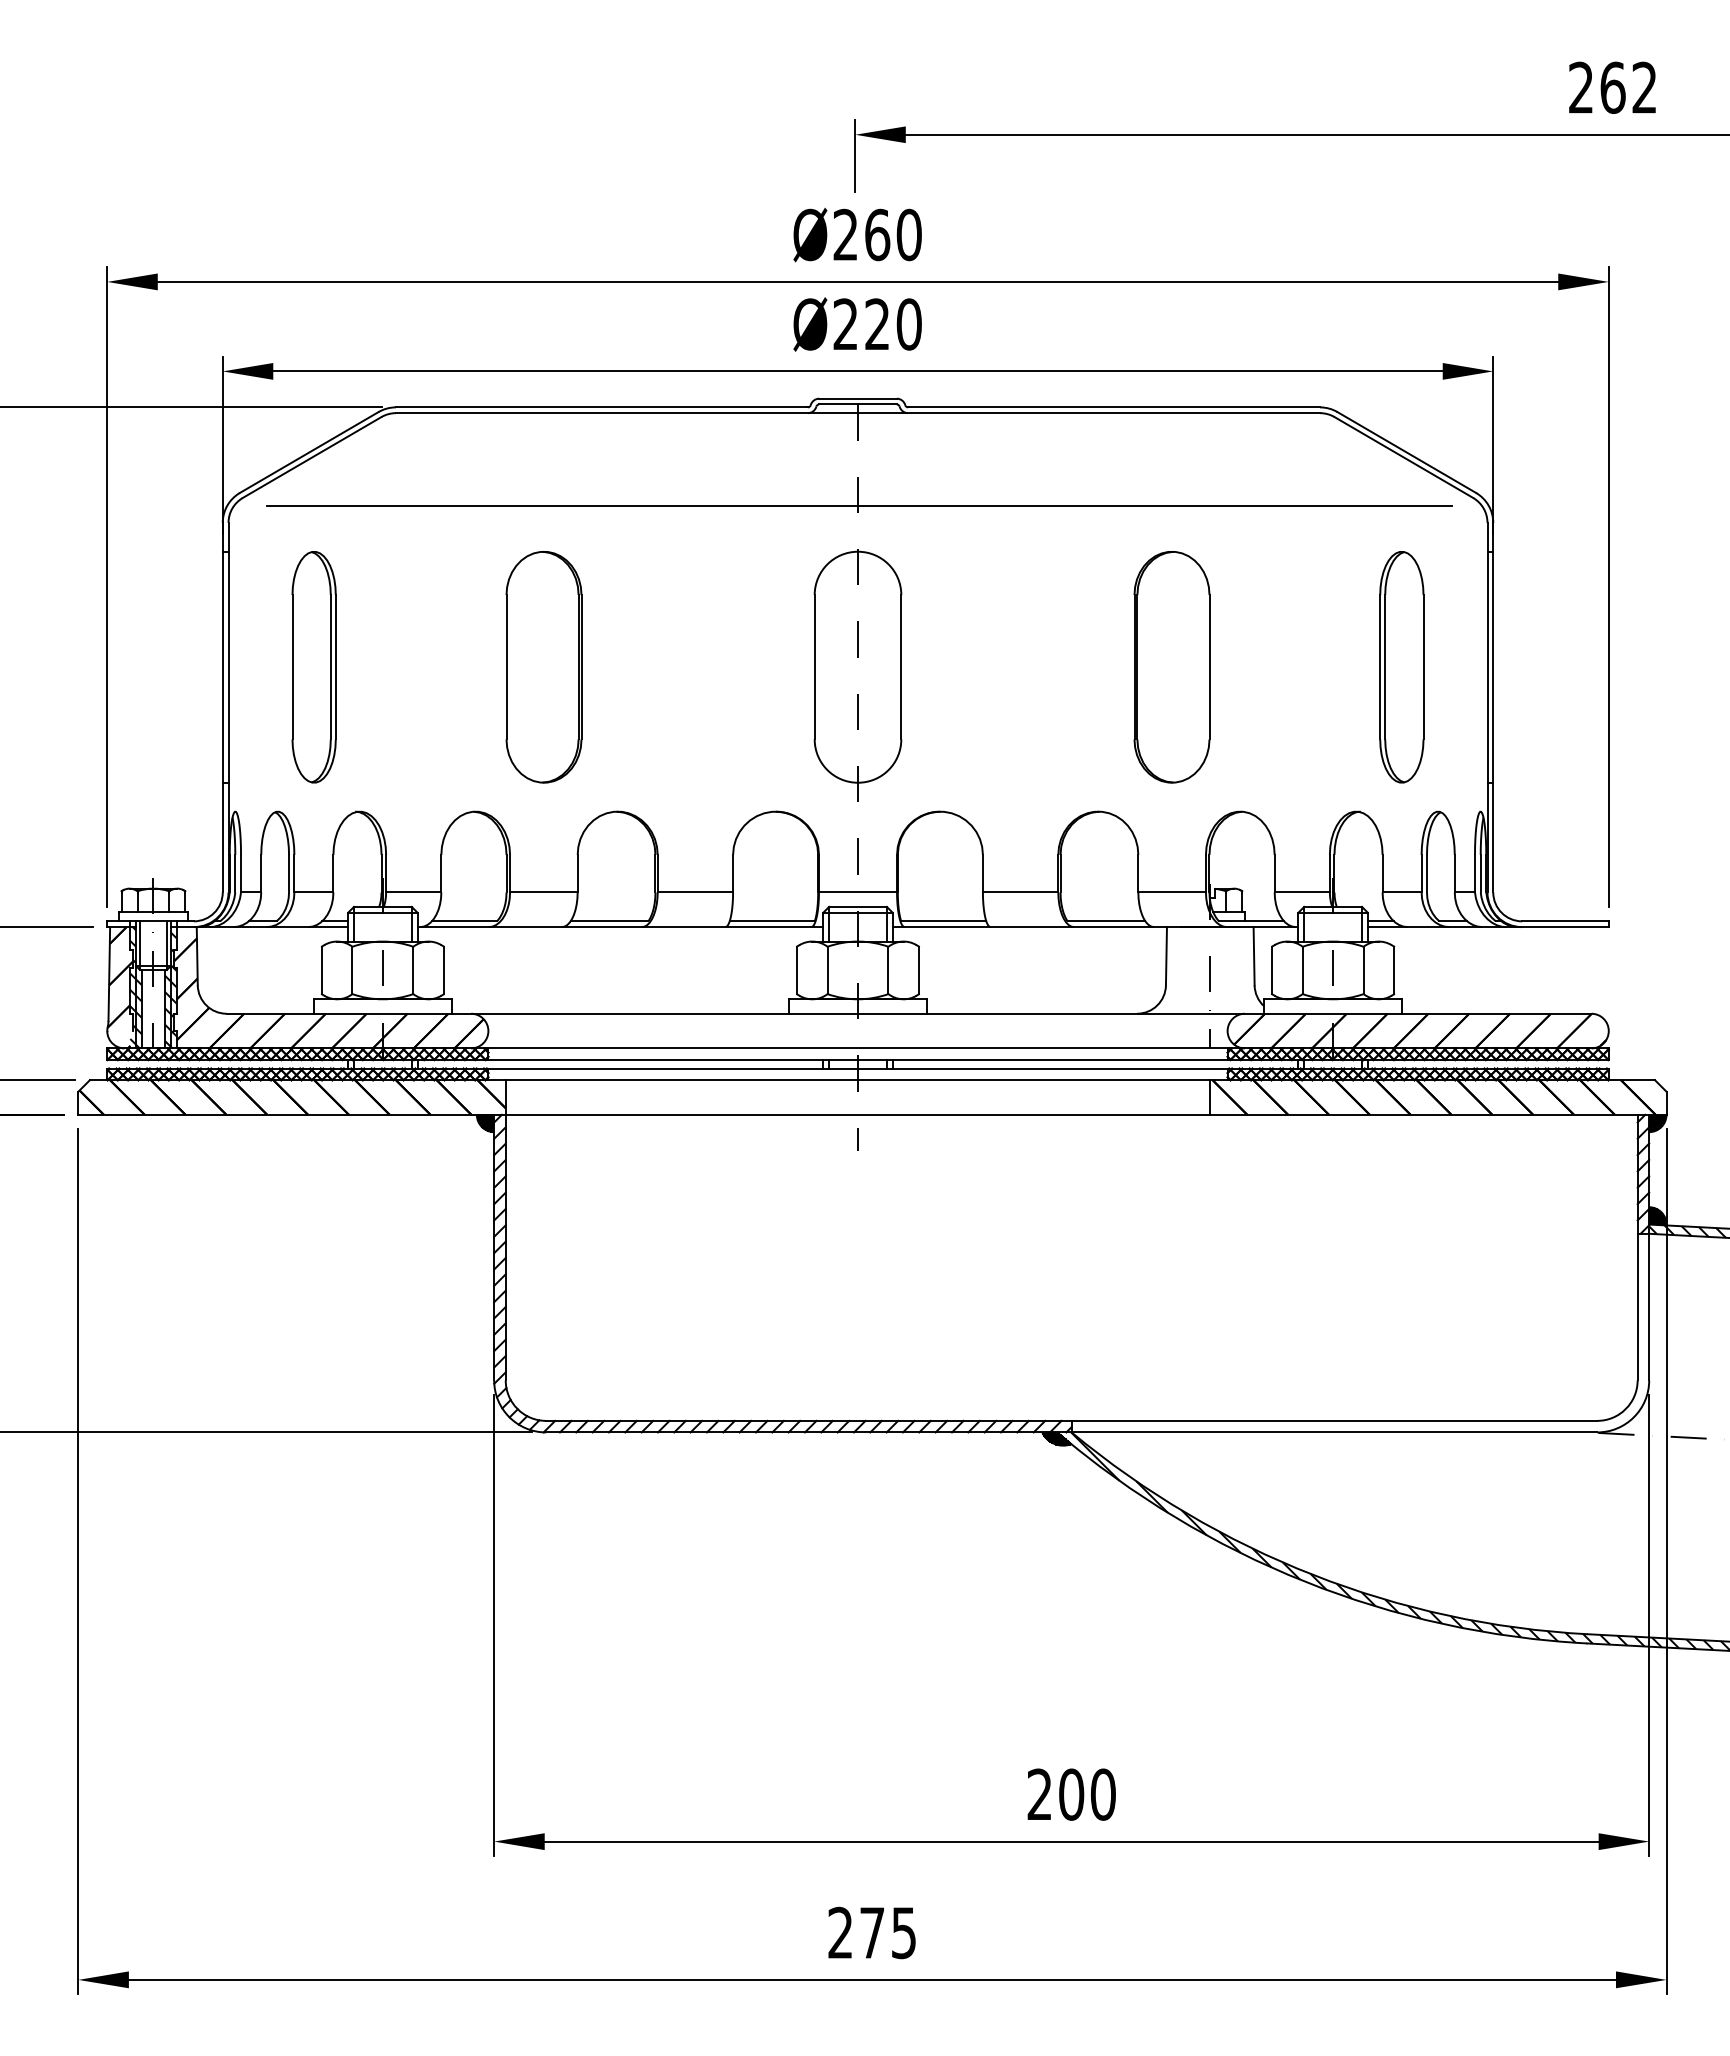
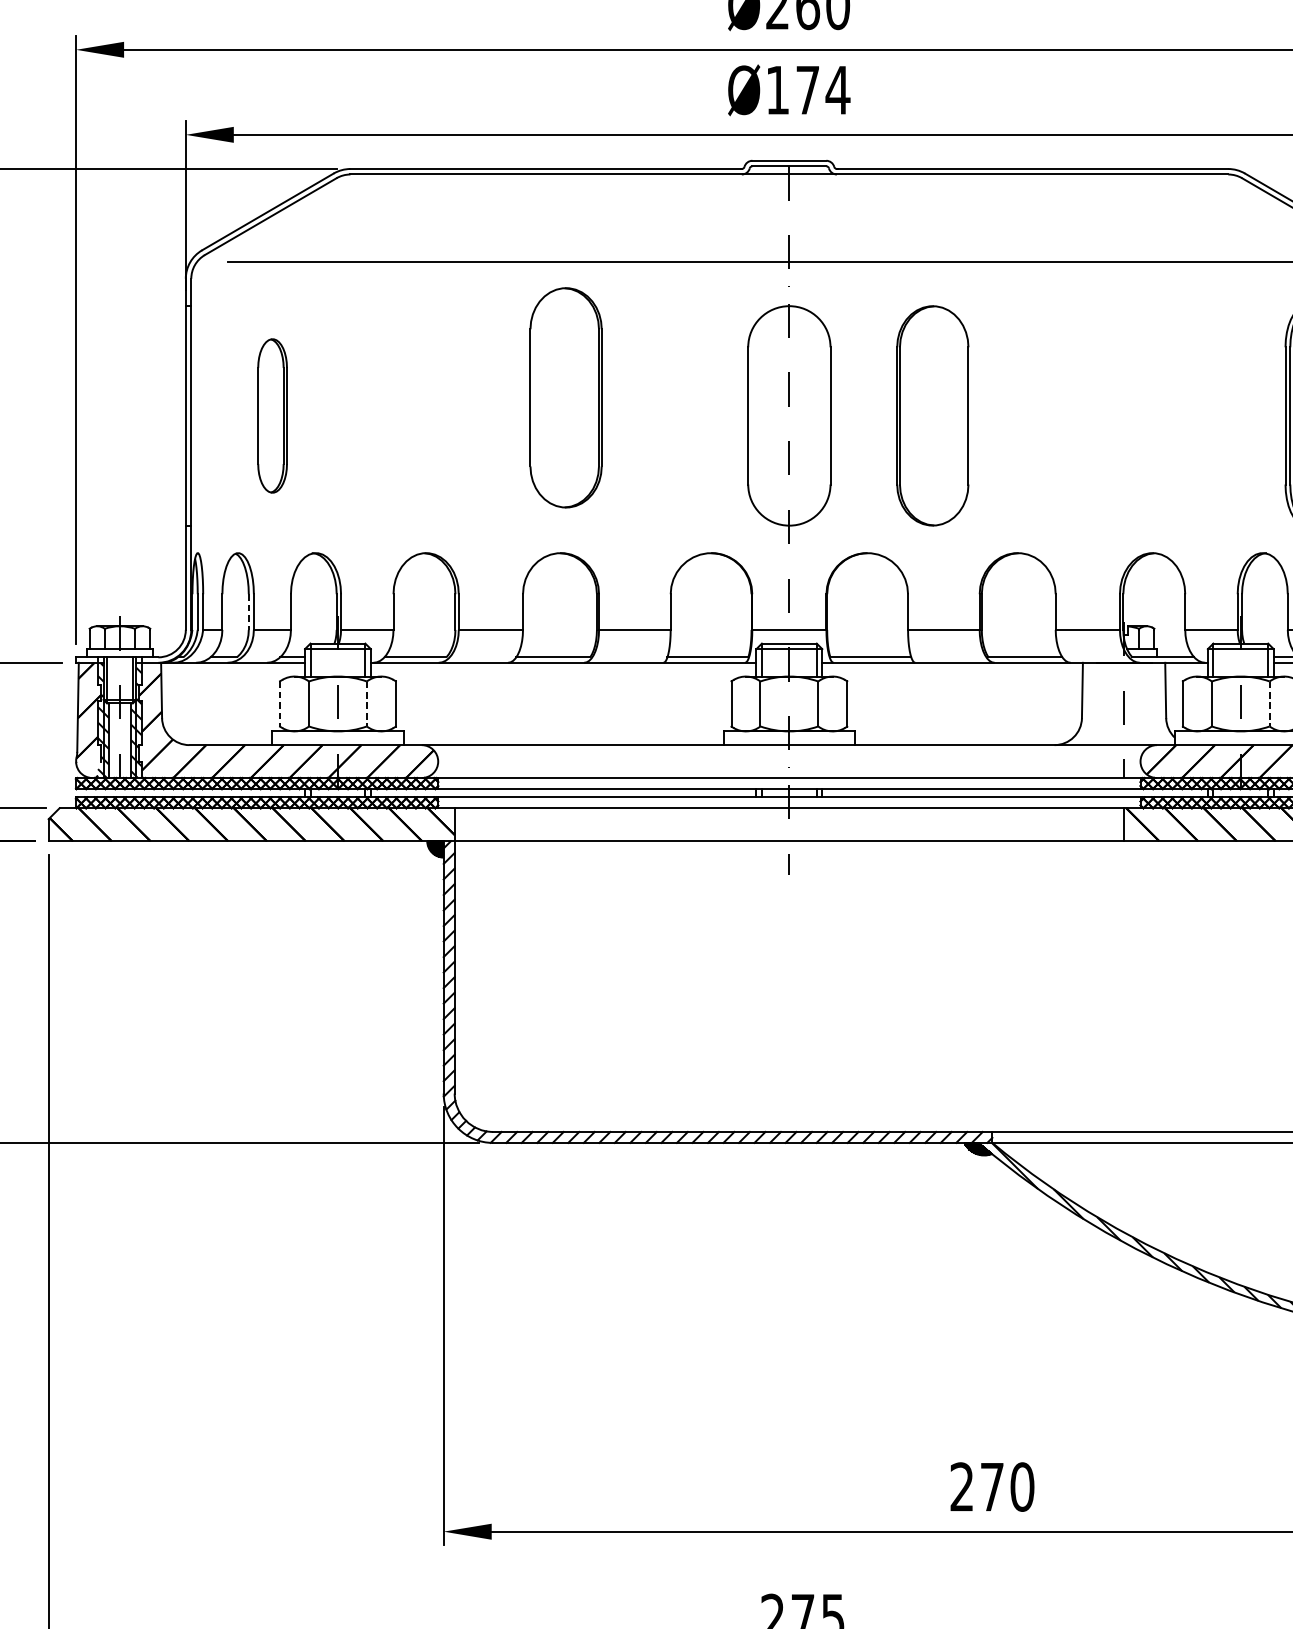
text: (877, 324) -> (807, 90), Ø220 -> Ø174
part: (313, 667) -> (272, 416), size x0.7
part: (543, 667) -> (565, 398), moved
part: (1171, 667) -> (932, 416), moved
line: (289, 873) -> (249, 611), solid -> dashed
line: (321, 970) -> (279, 704), solid -> dashed
line: (413, 970) -> (367, 704), solid -> dashed
line: (1363, 970) -> (1269, 704), solid -> dashed
text: (1071, 1794) -> (992, 1486), 200 -> 270

